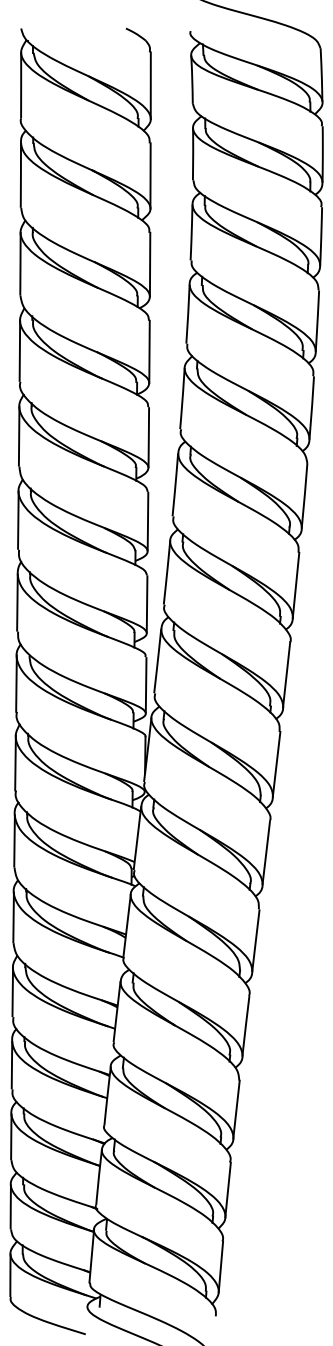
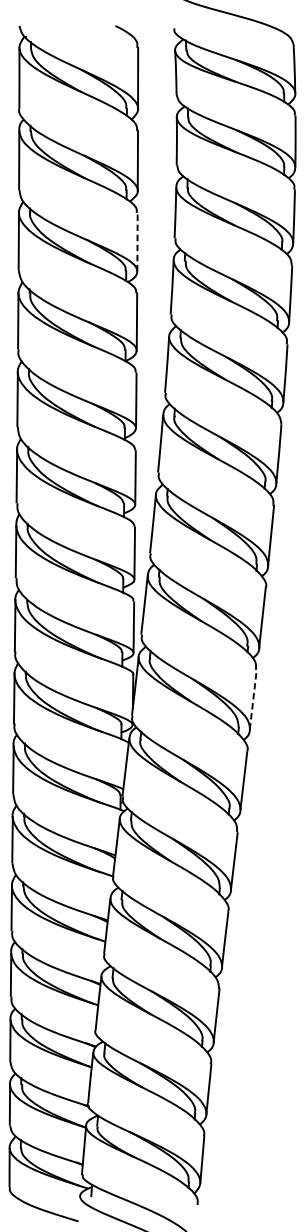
line: (150, 264) -> (137, 242), solid -> dashed
line: (276, 764) -> (253, 699), solid -> dashed

